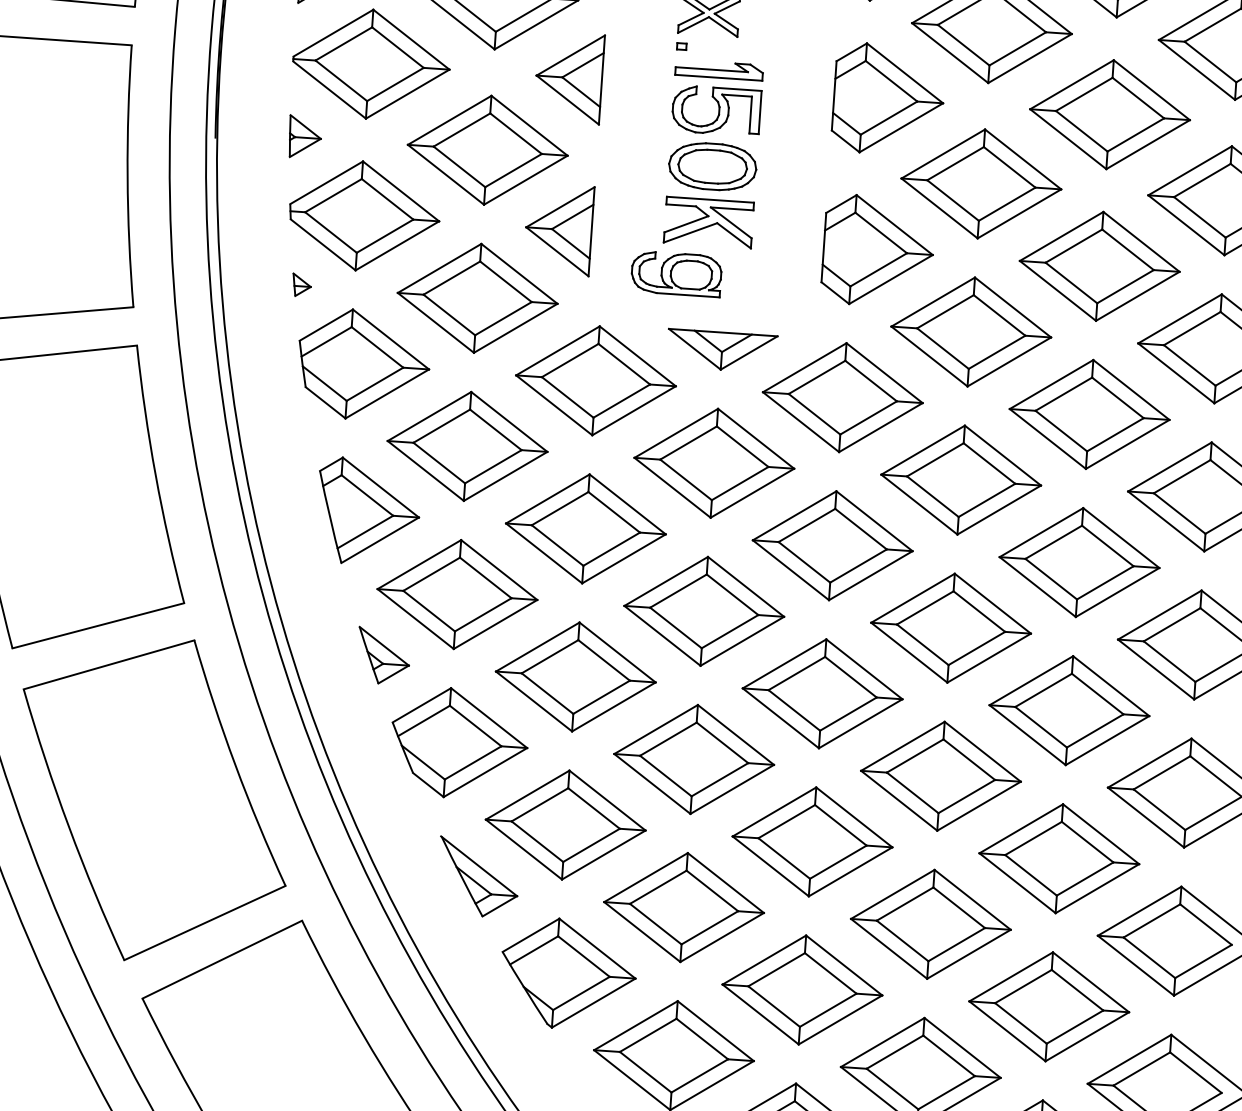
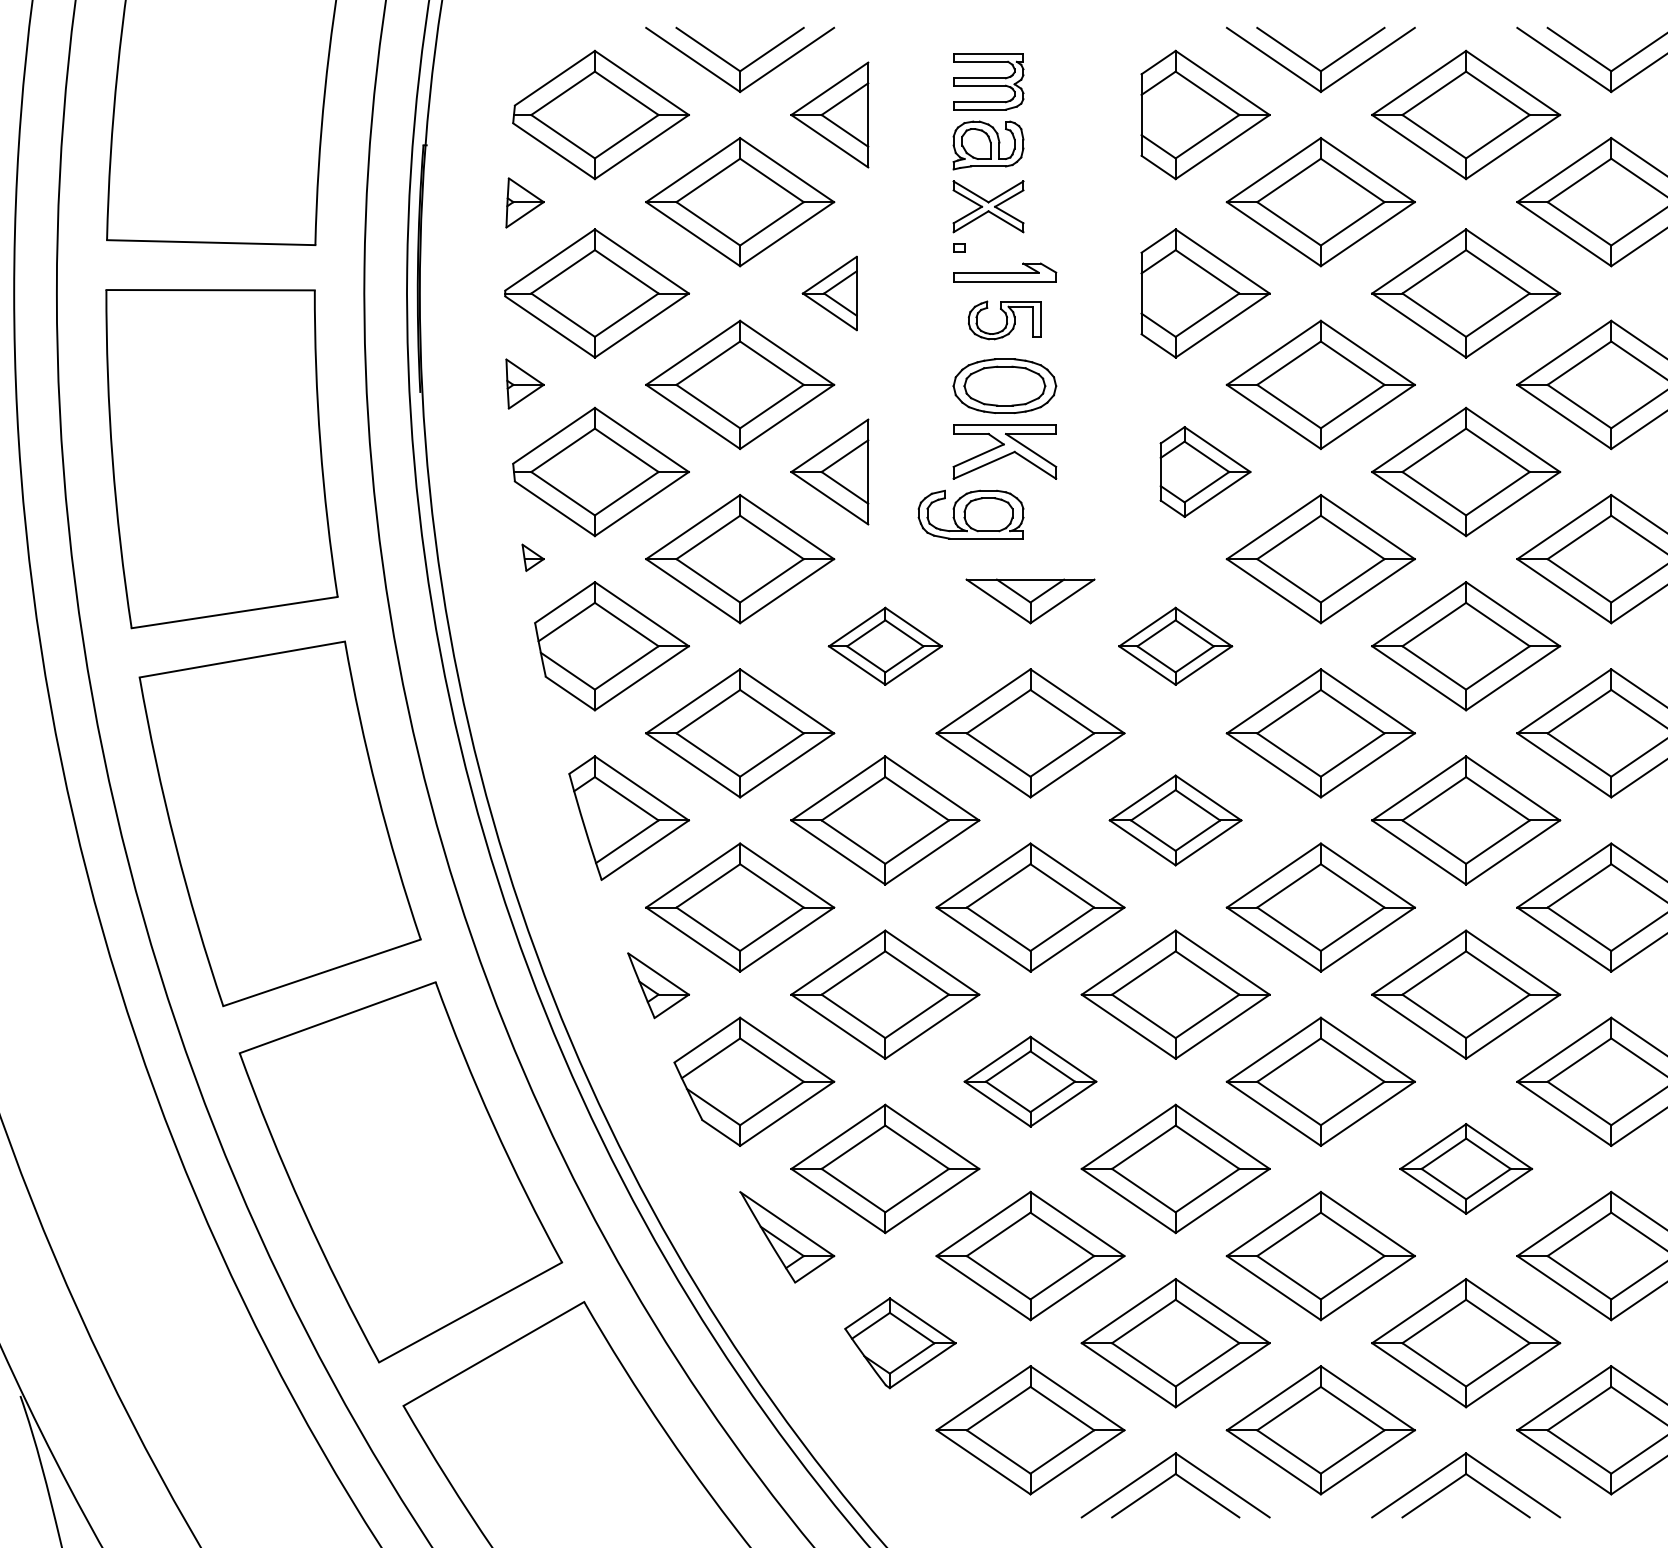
part: (569, 77) -> (829, 293), size x0.7
part: (716, 110) -> (1004, 320), size x0.7
part: (878, 250) -> (1205, 471), size x0.7
part: (596, 381) -> (885, 646), size x0.6
part: (842, 397) -> (1175, 646), size x0.6
part: (832, 545) -> (1175, 820), size x0.7
part: (694, 759) -> (1030, 1081), size x0.7
part: (1059, 858) -> (1466, 1168), size x0.7
part: (568, 974) -> (900, 1343), size x0.7

